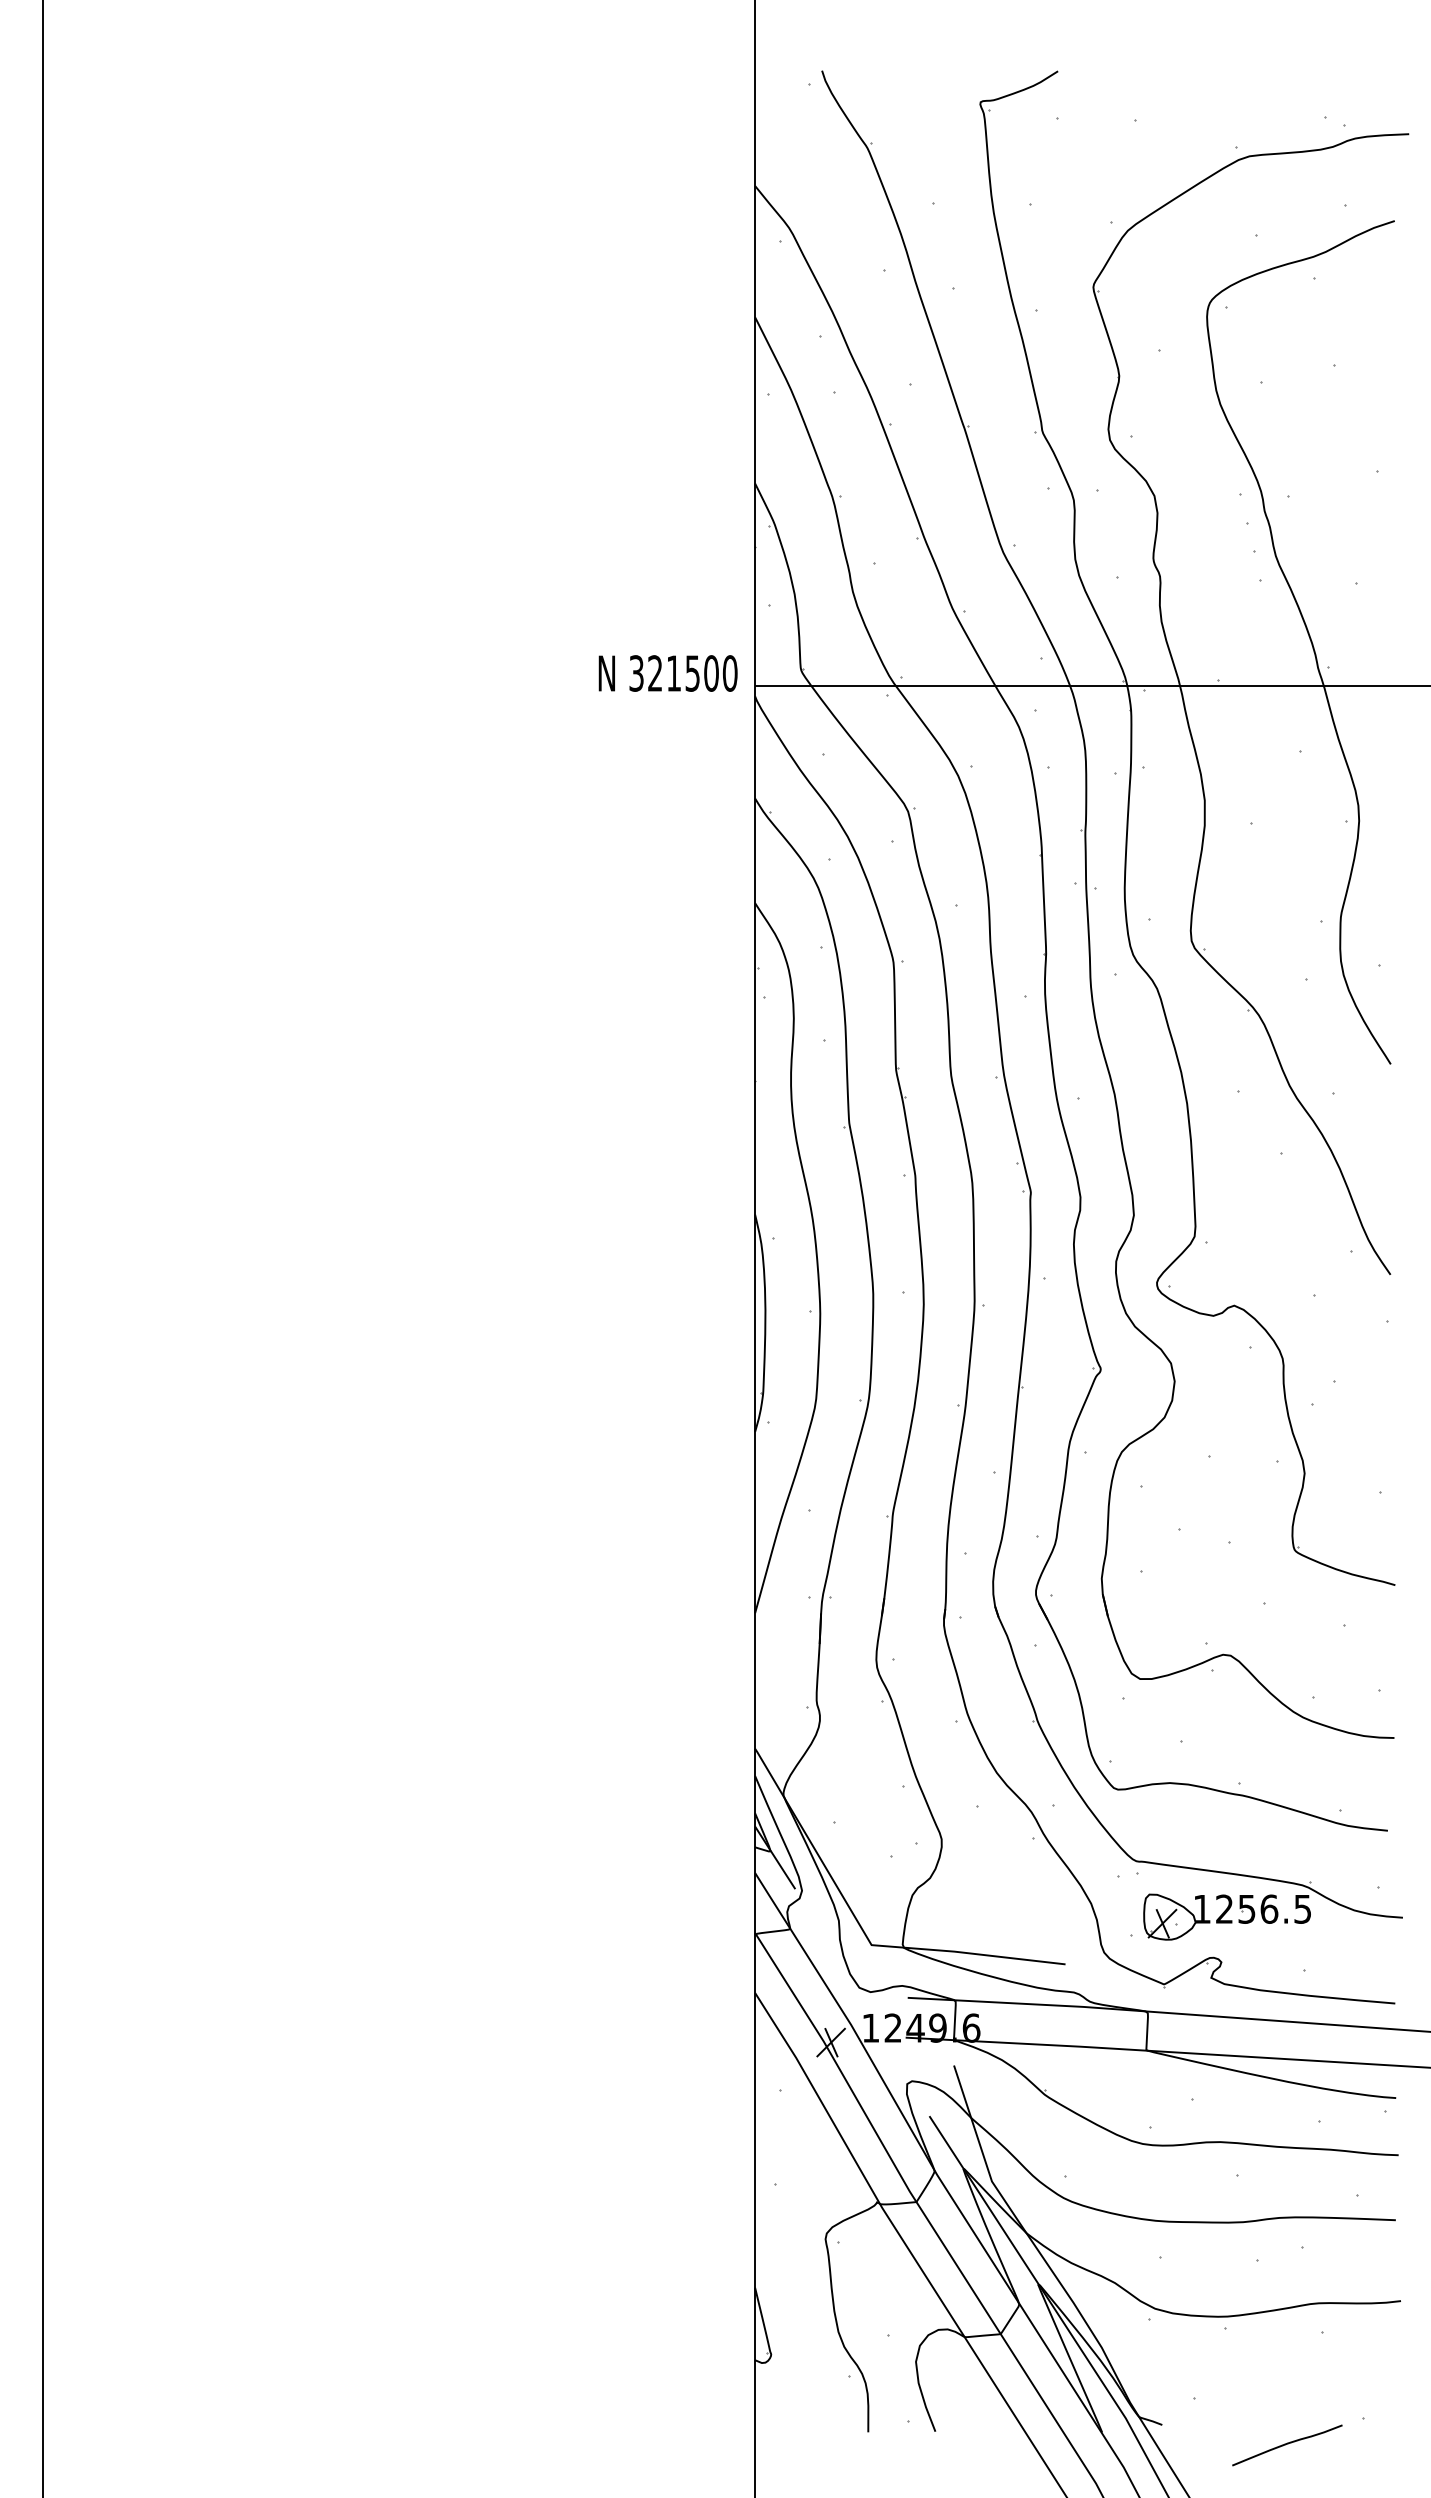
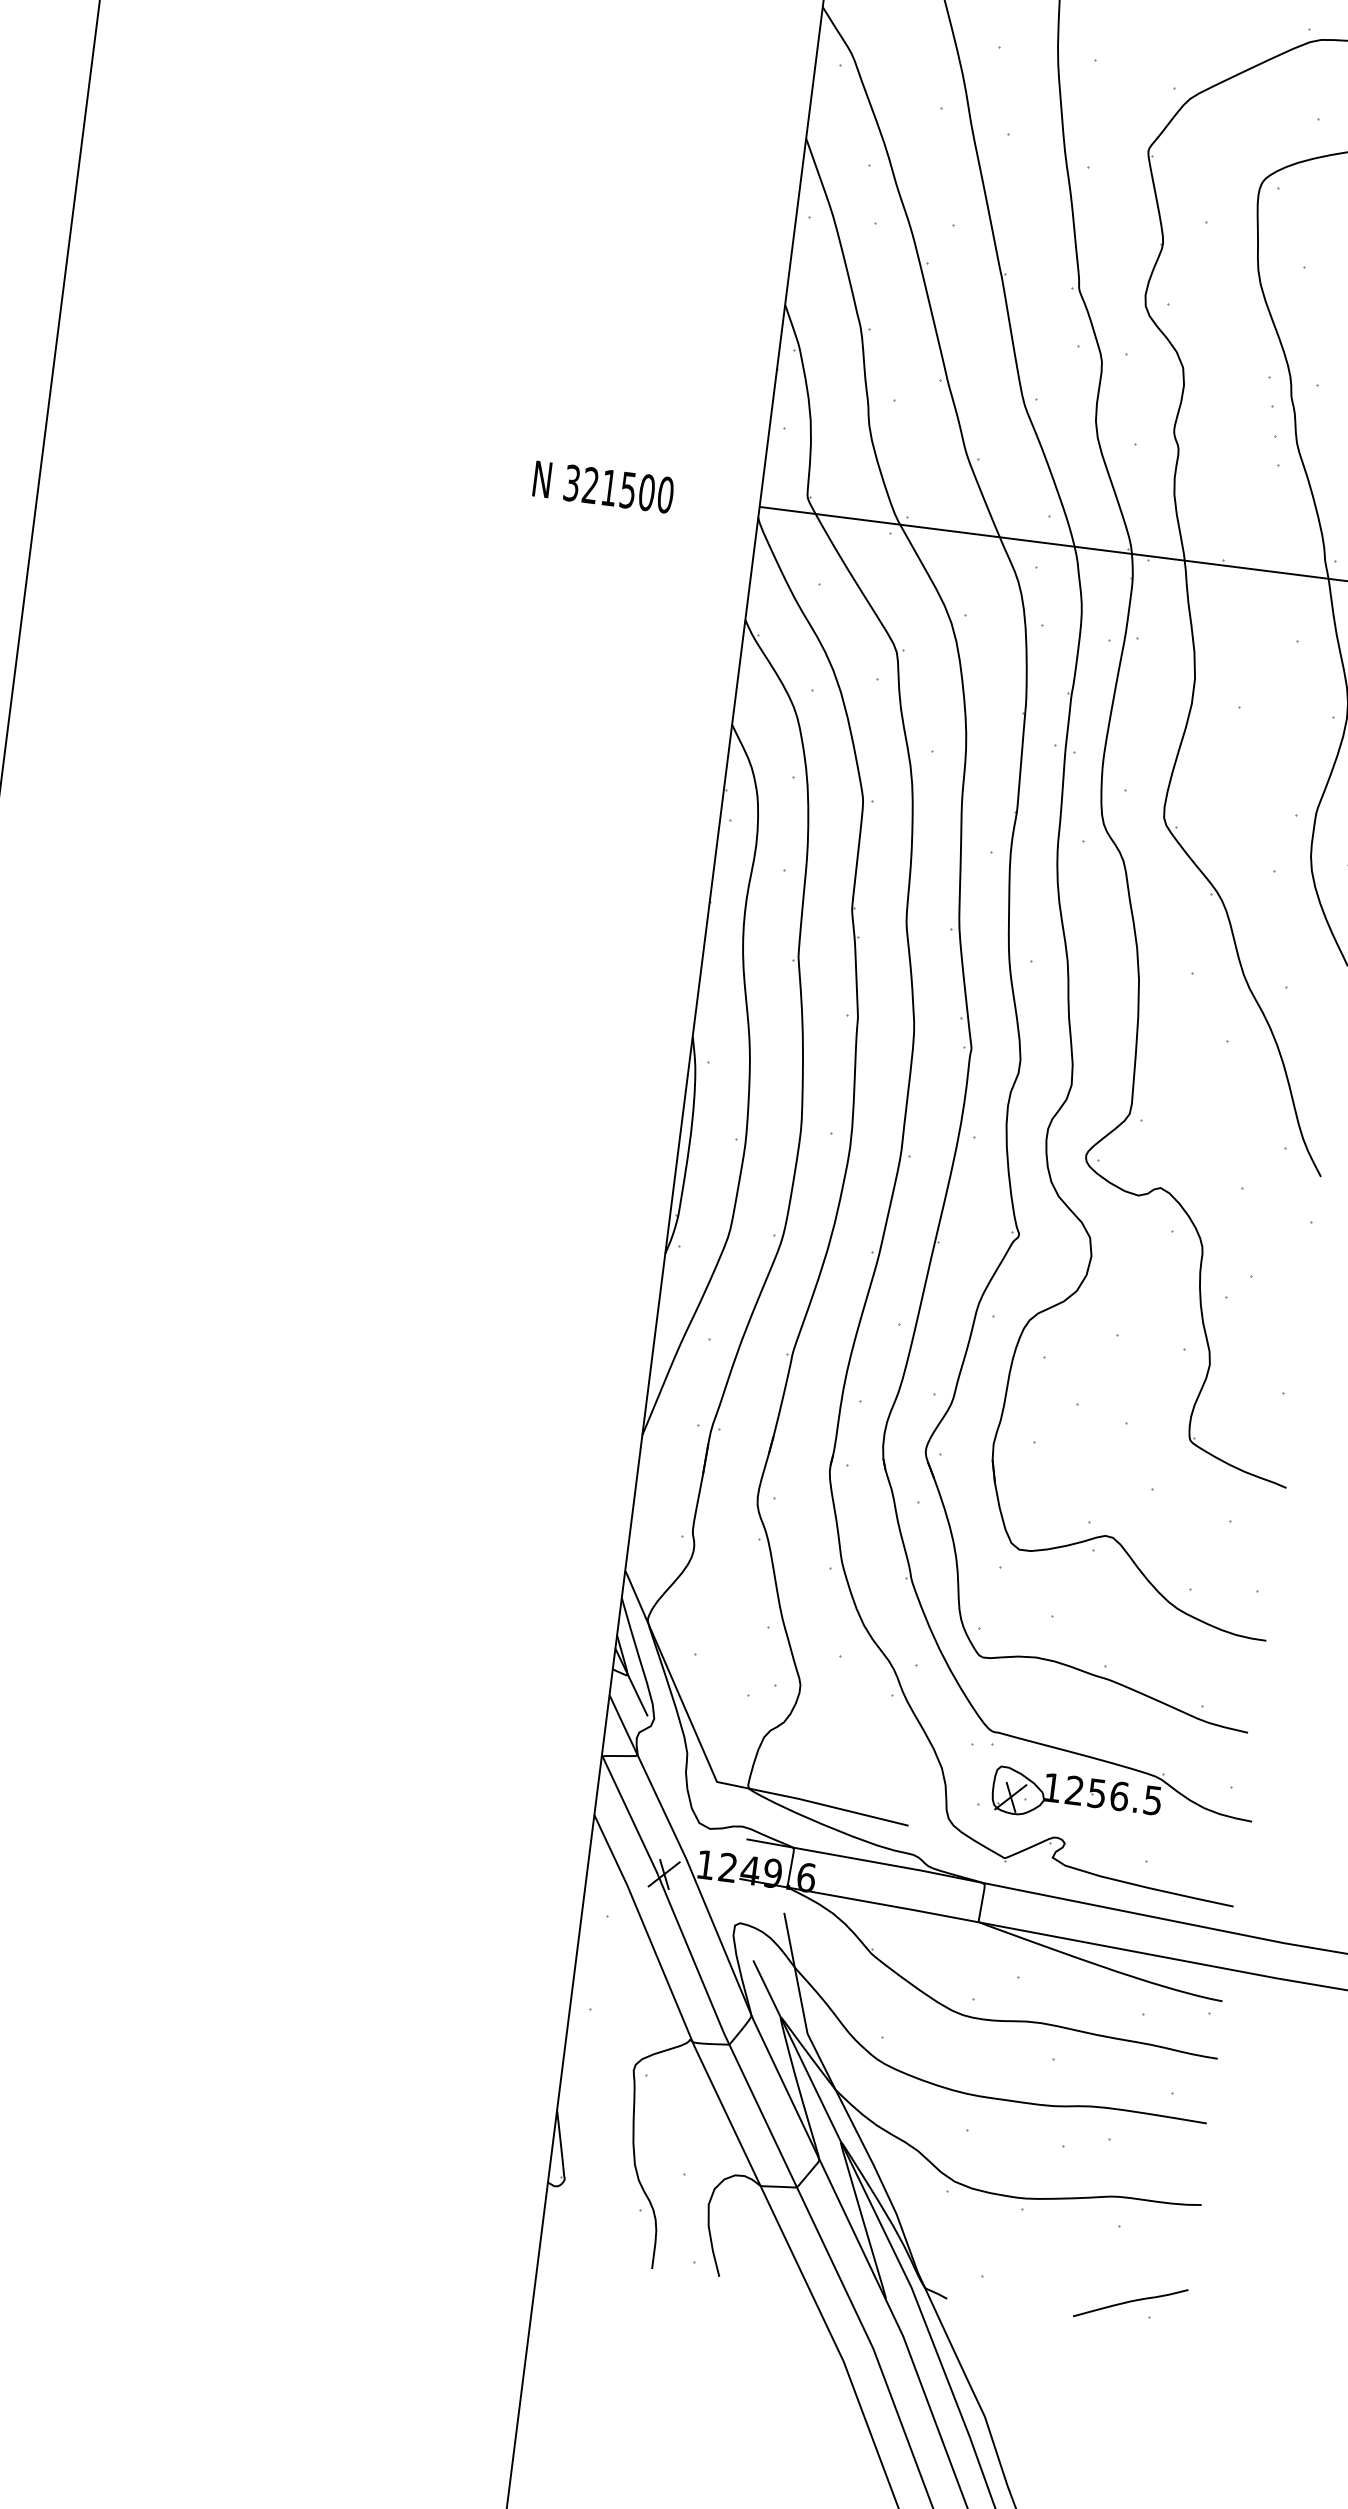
text: (667, 673) -> (602, 487), moved
curve: (1287, 2444) -> (1130, 2302), moved

